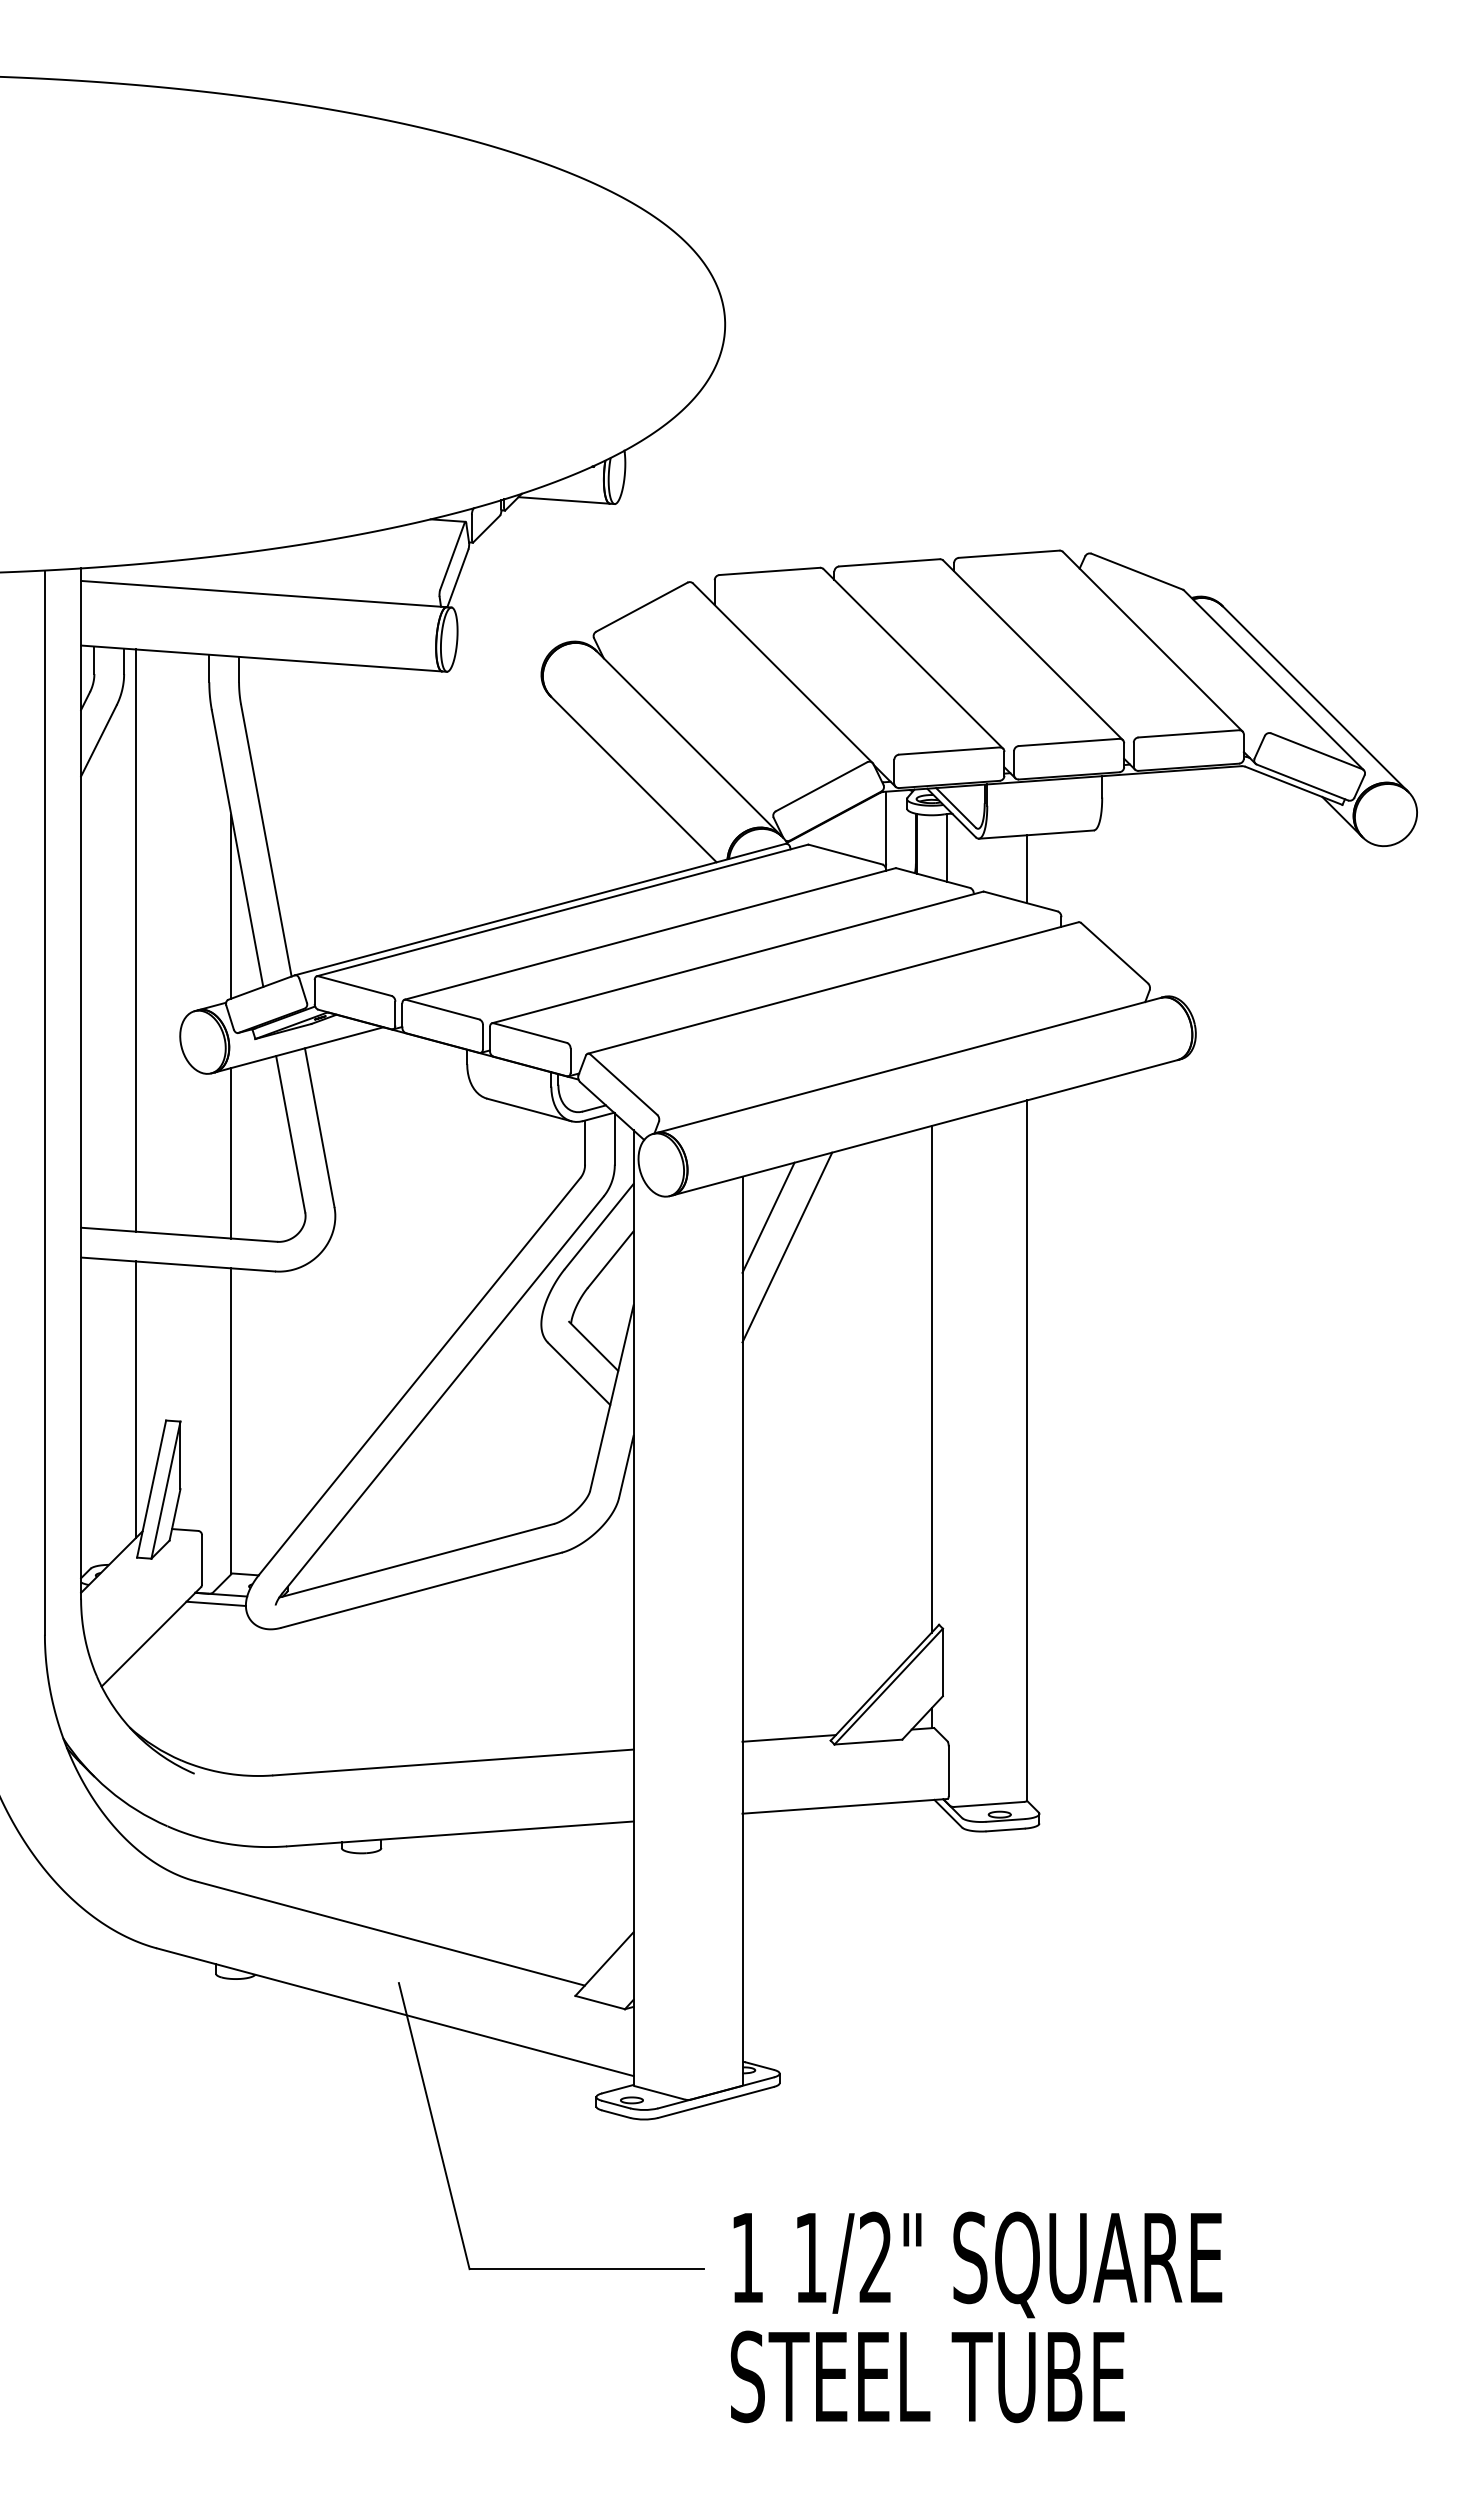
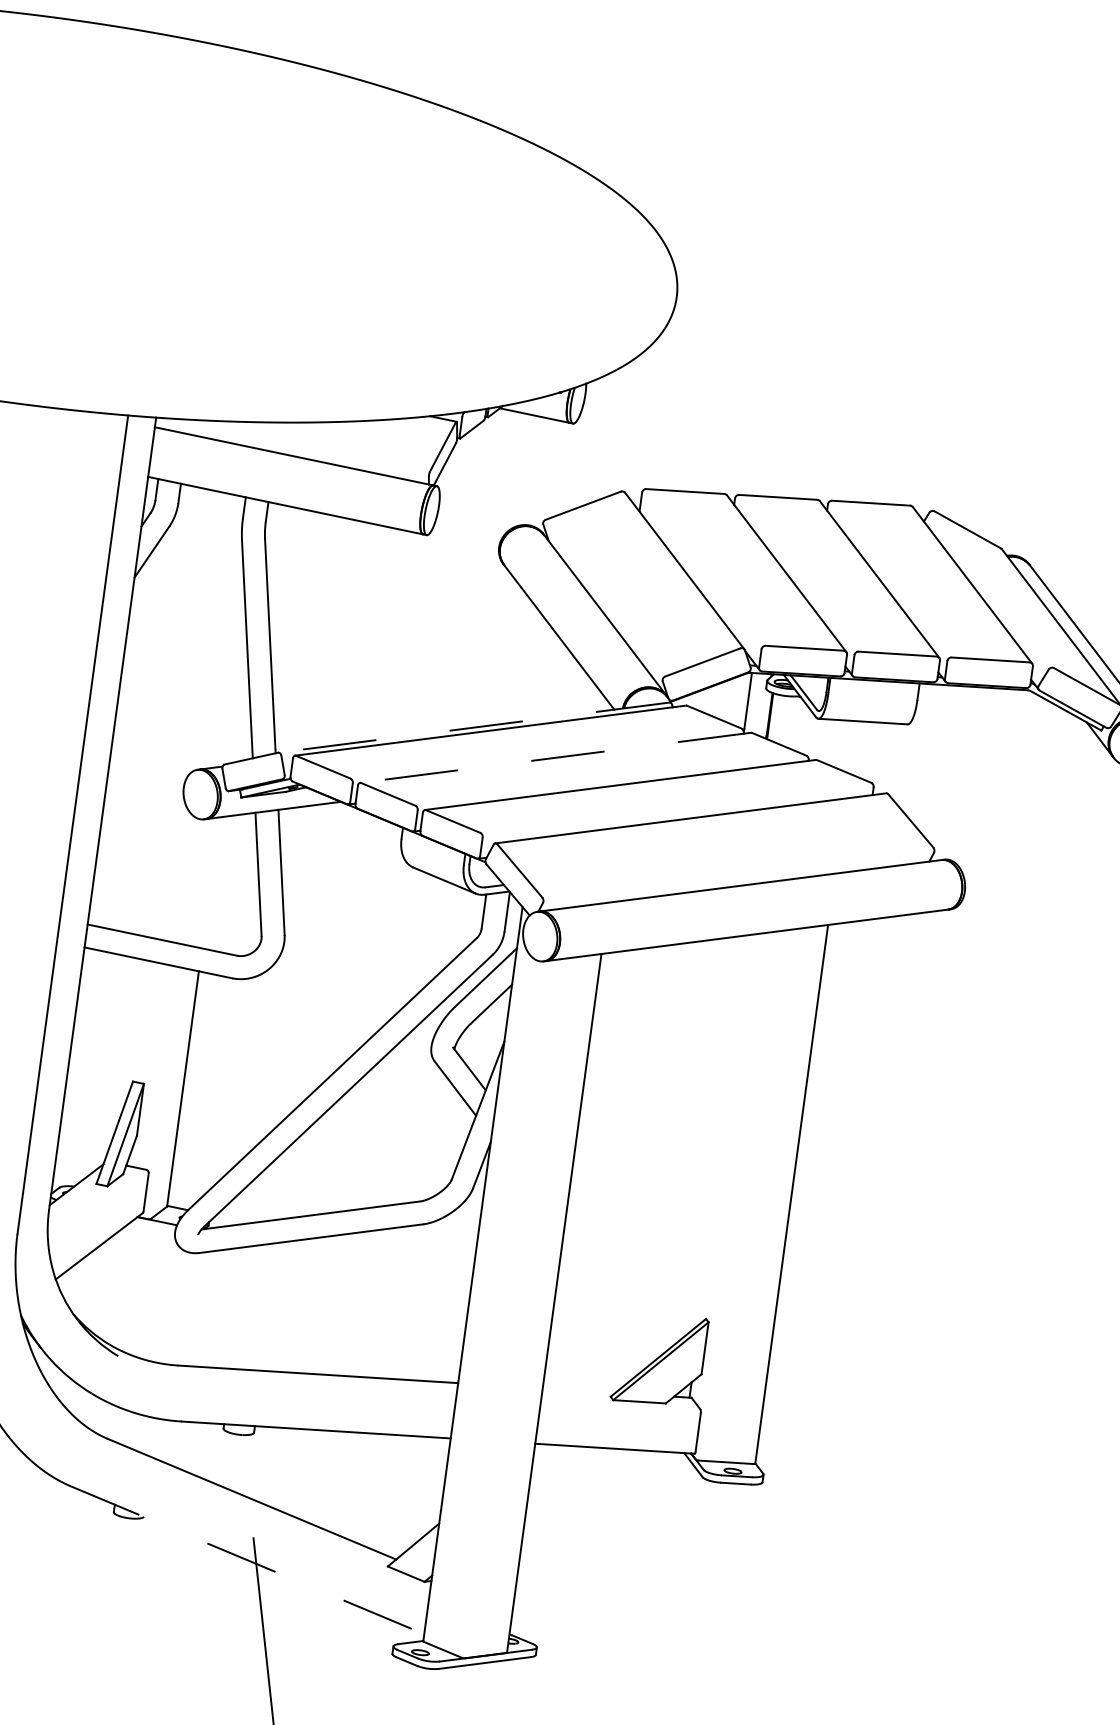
line: (946, 847) -> (792, 722), removed
line: (1027, 869) -> (852, 747), removed
line: (231, 906) -> (236, 693), removed
line: (539, 909) -> (473, 727), solid -> dashed
line: (649, 934) -> (555, 758), solid -> dashed
line: (135, 940) -> (159, 709), removed
line: (231, 1153) -> (211, 883), removed
line: (768, 1217) -> (617, 988), removed
line: (787, 1247) -> (628, 1013), removed
line: (931, 1379) -> (725, 1129), removed
line: (135, 1399) -> (111, 1062), removed
line: (215, 1603) -> (151, 1227), removed
line: (788, 1738) -> (578, 1390), removed
line: (395, 2012) -> (247, 1560), solid -> dashed

